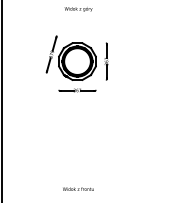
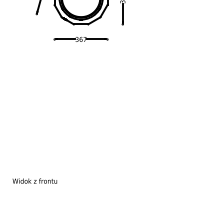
text: (78, 188) -> (35, 180), moved

